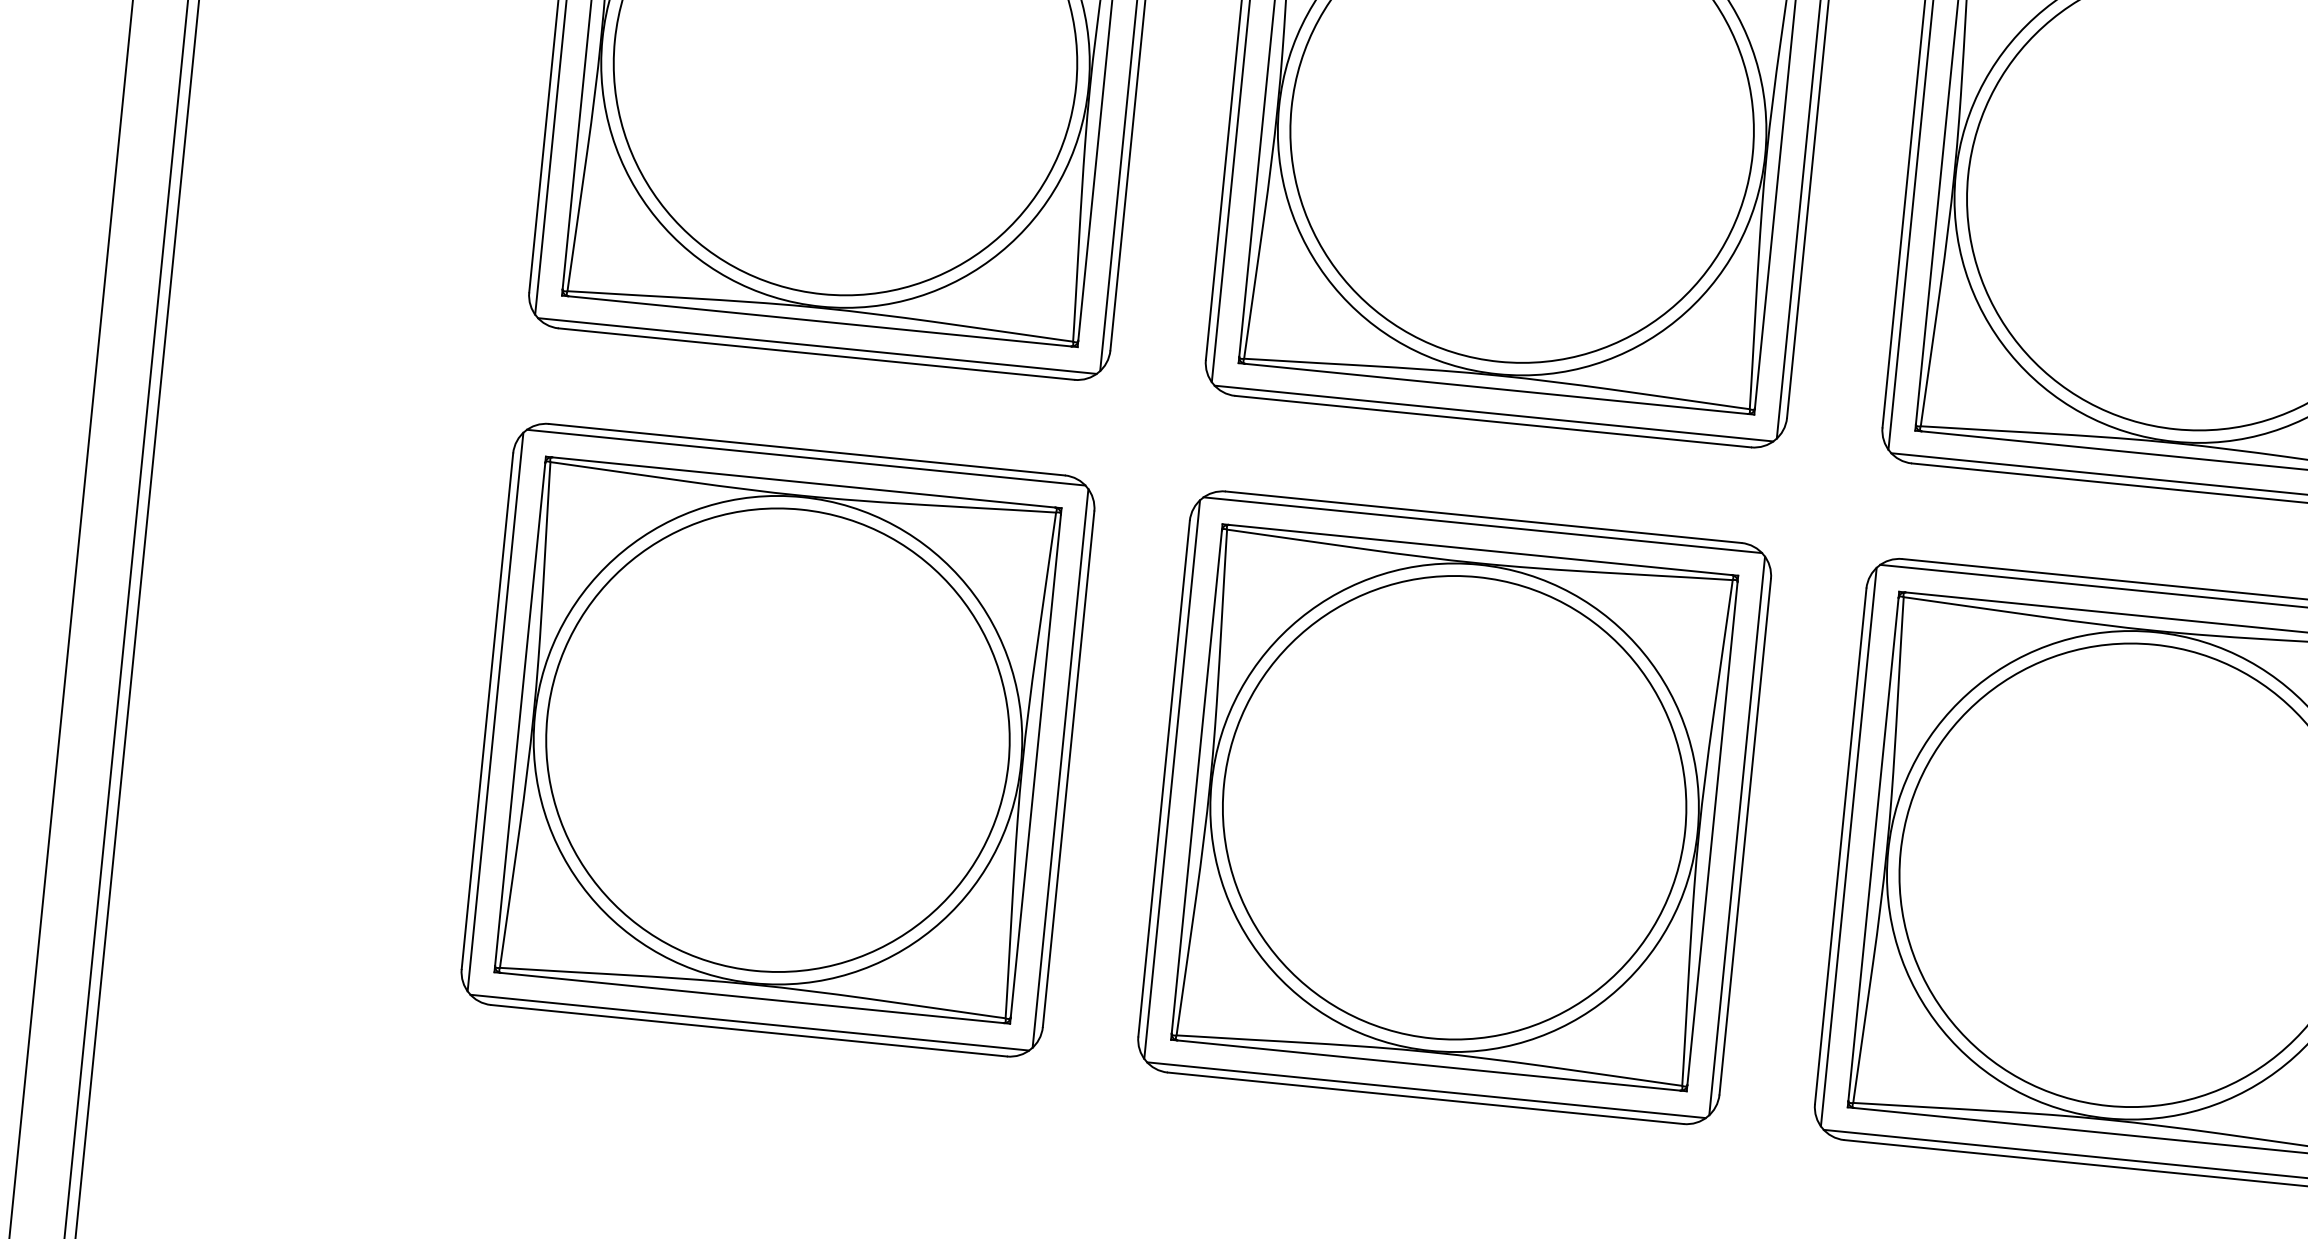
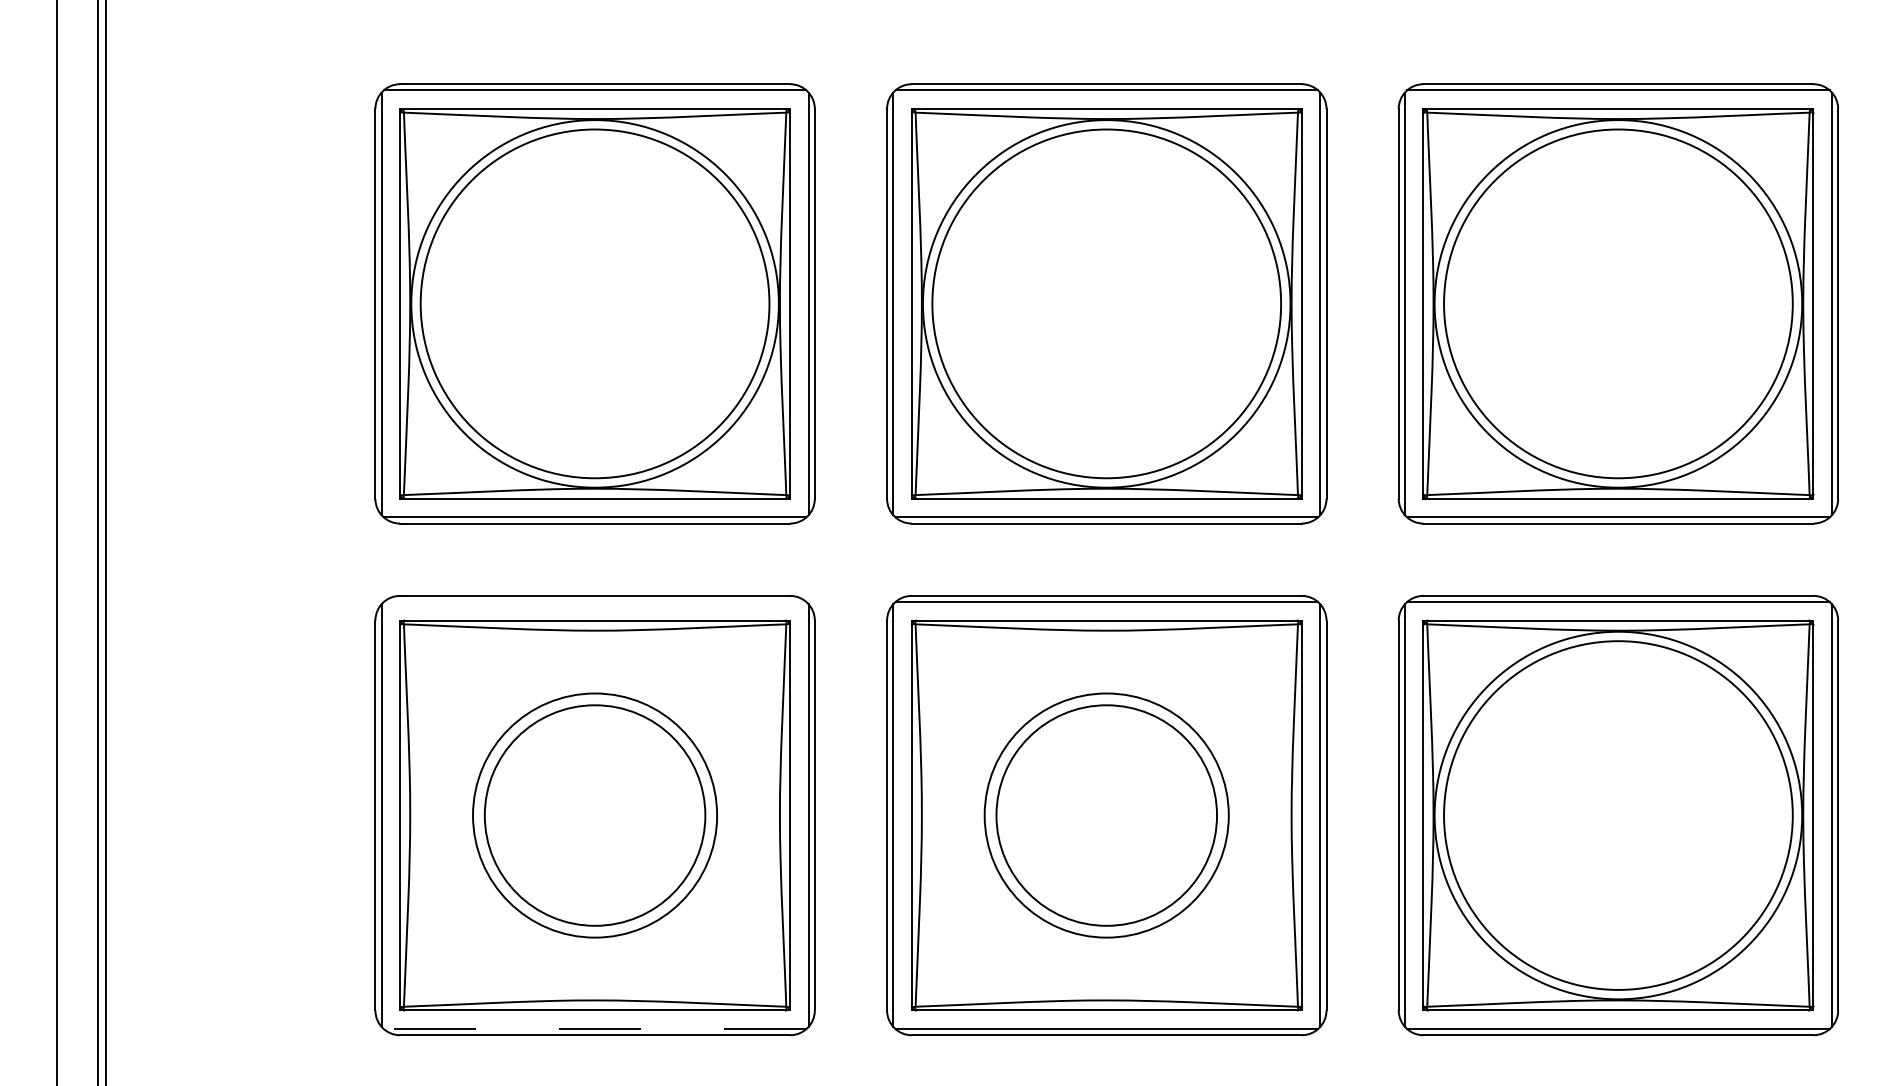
line: (805, 457) -> (594, 601), removed
circle: (777, 740) -> (594, 815), size x0.6
circle: (777, 740) -> (594, 815), size x0.7
circle: (1454, 807) -> (1106, 815), size x0.6
circle: (1454, 807) -> (1106, 815), size x0.7
line: (748, 1023) -> (594, 1029), solid -> dashed

